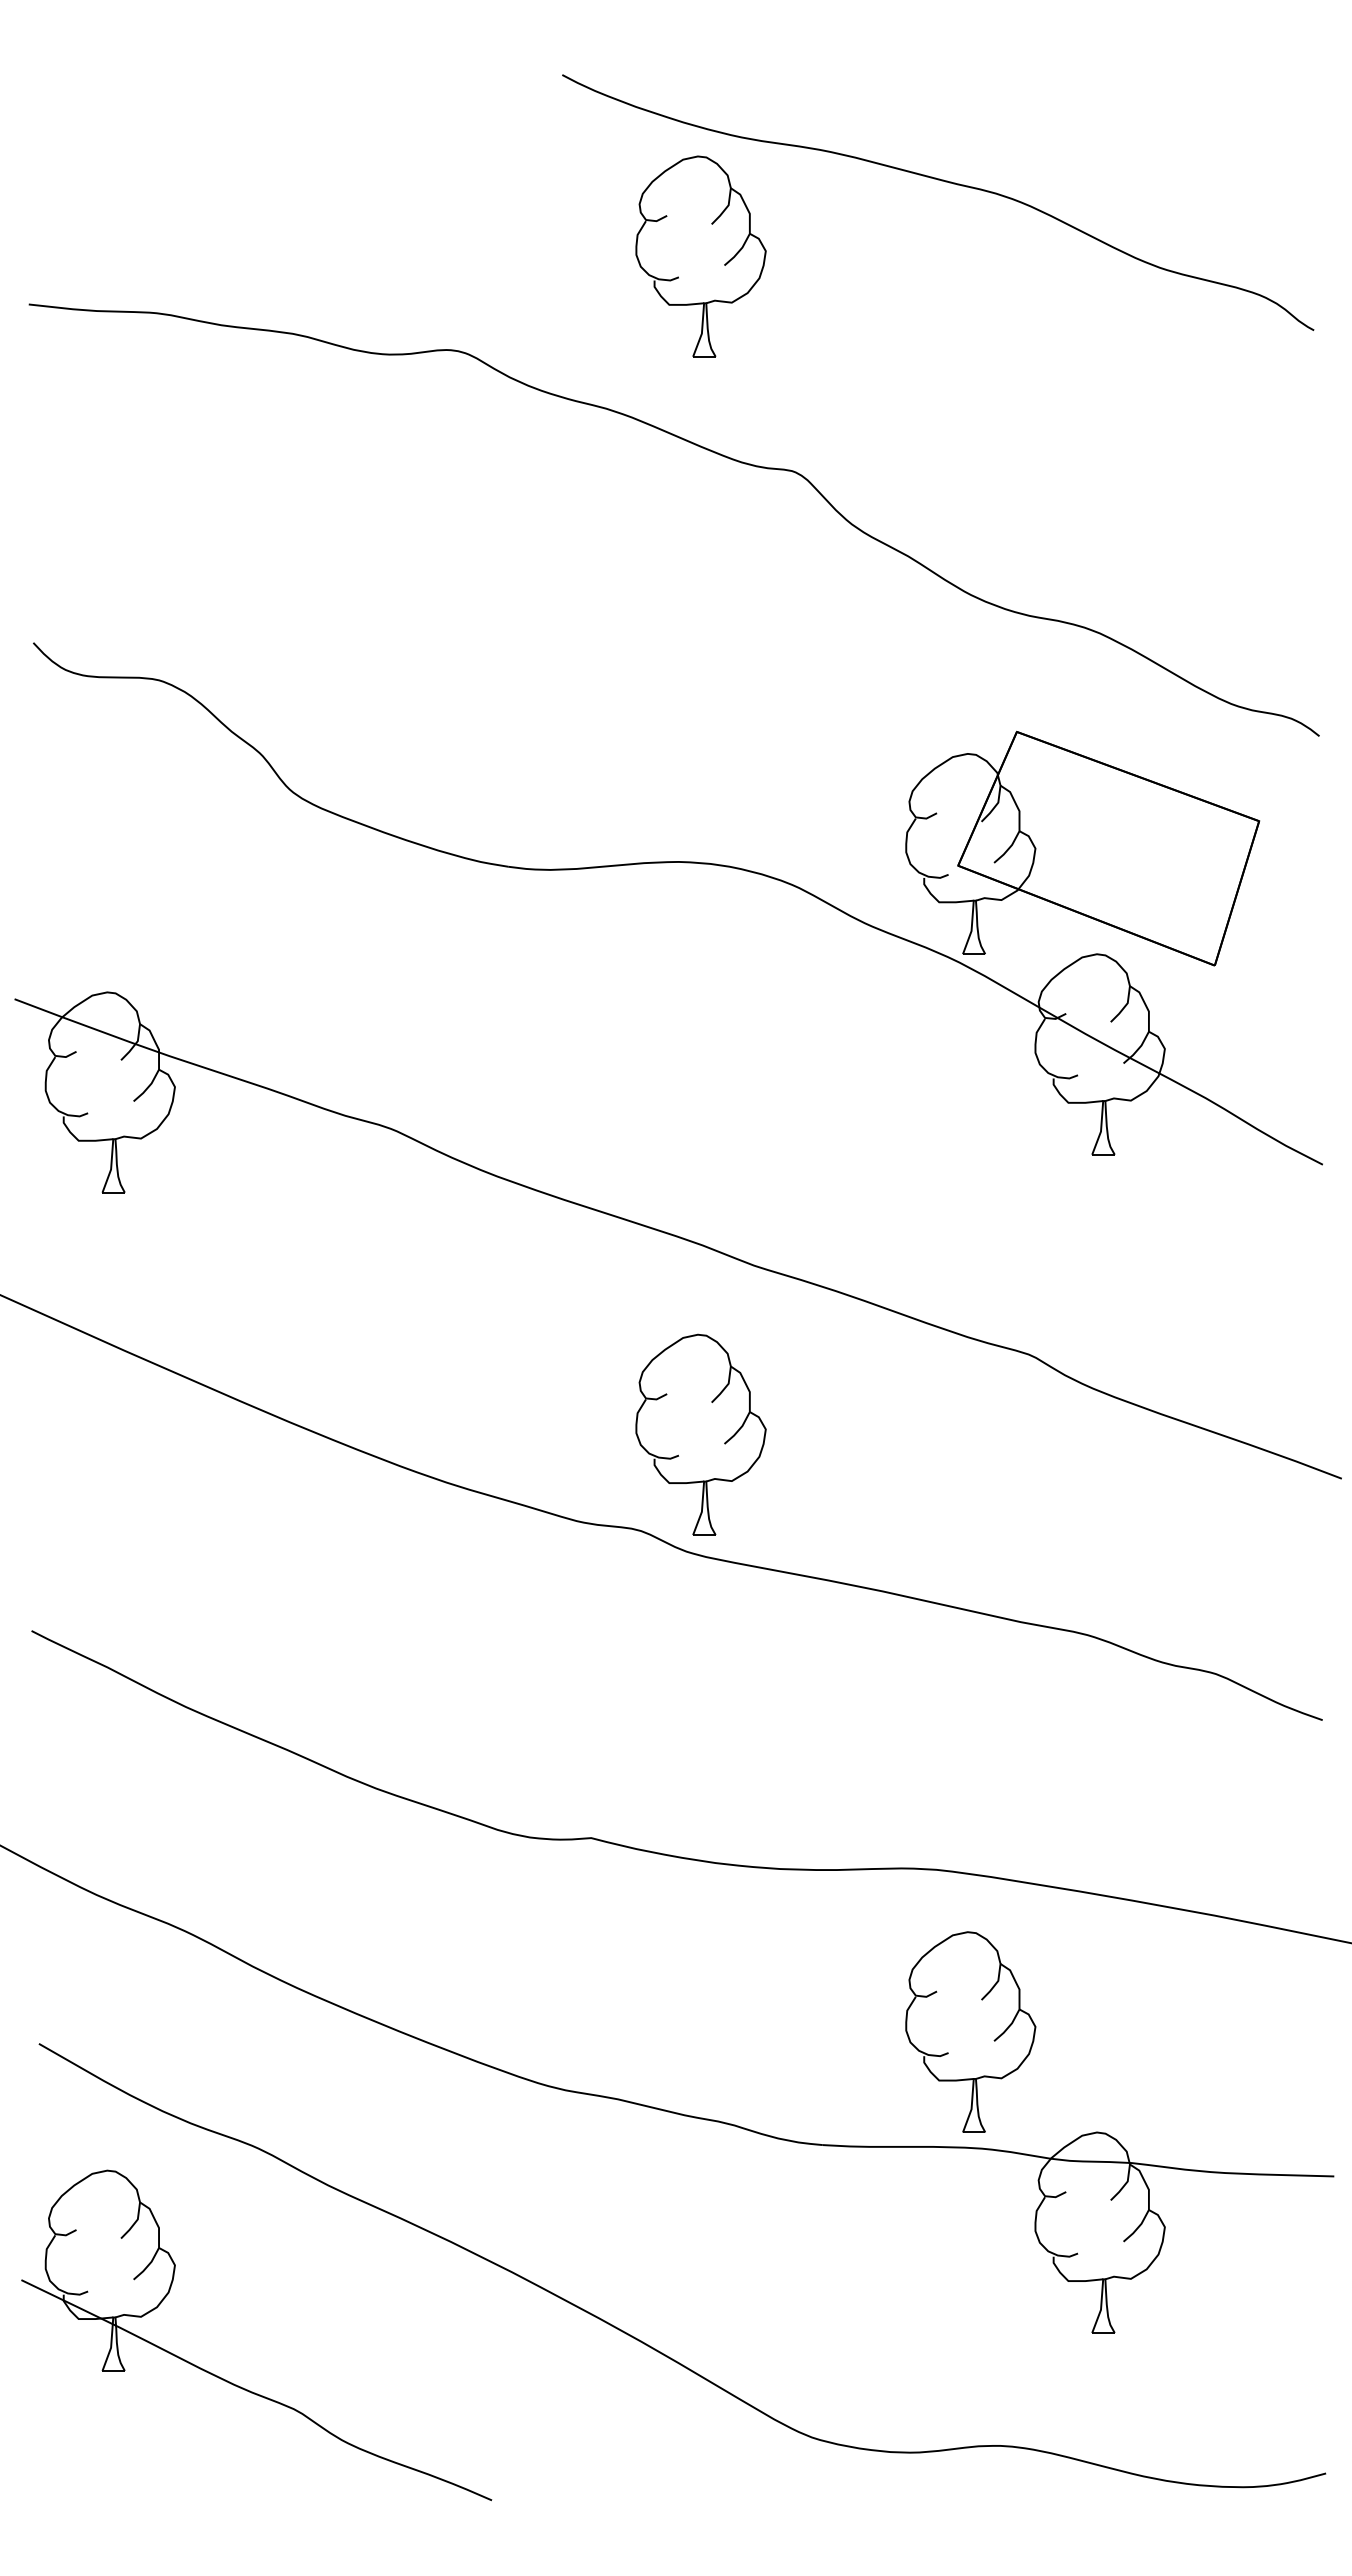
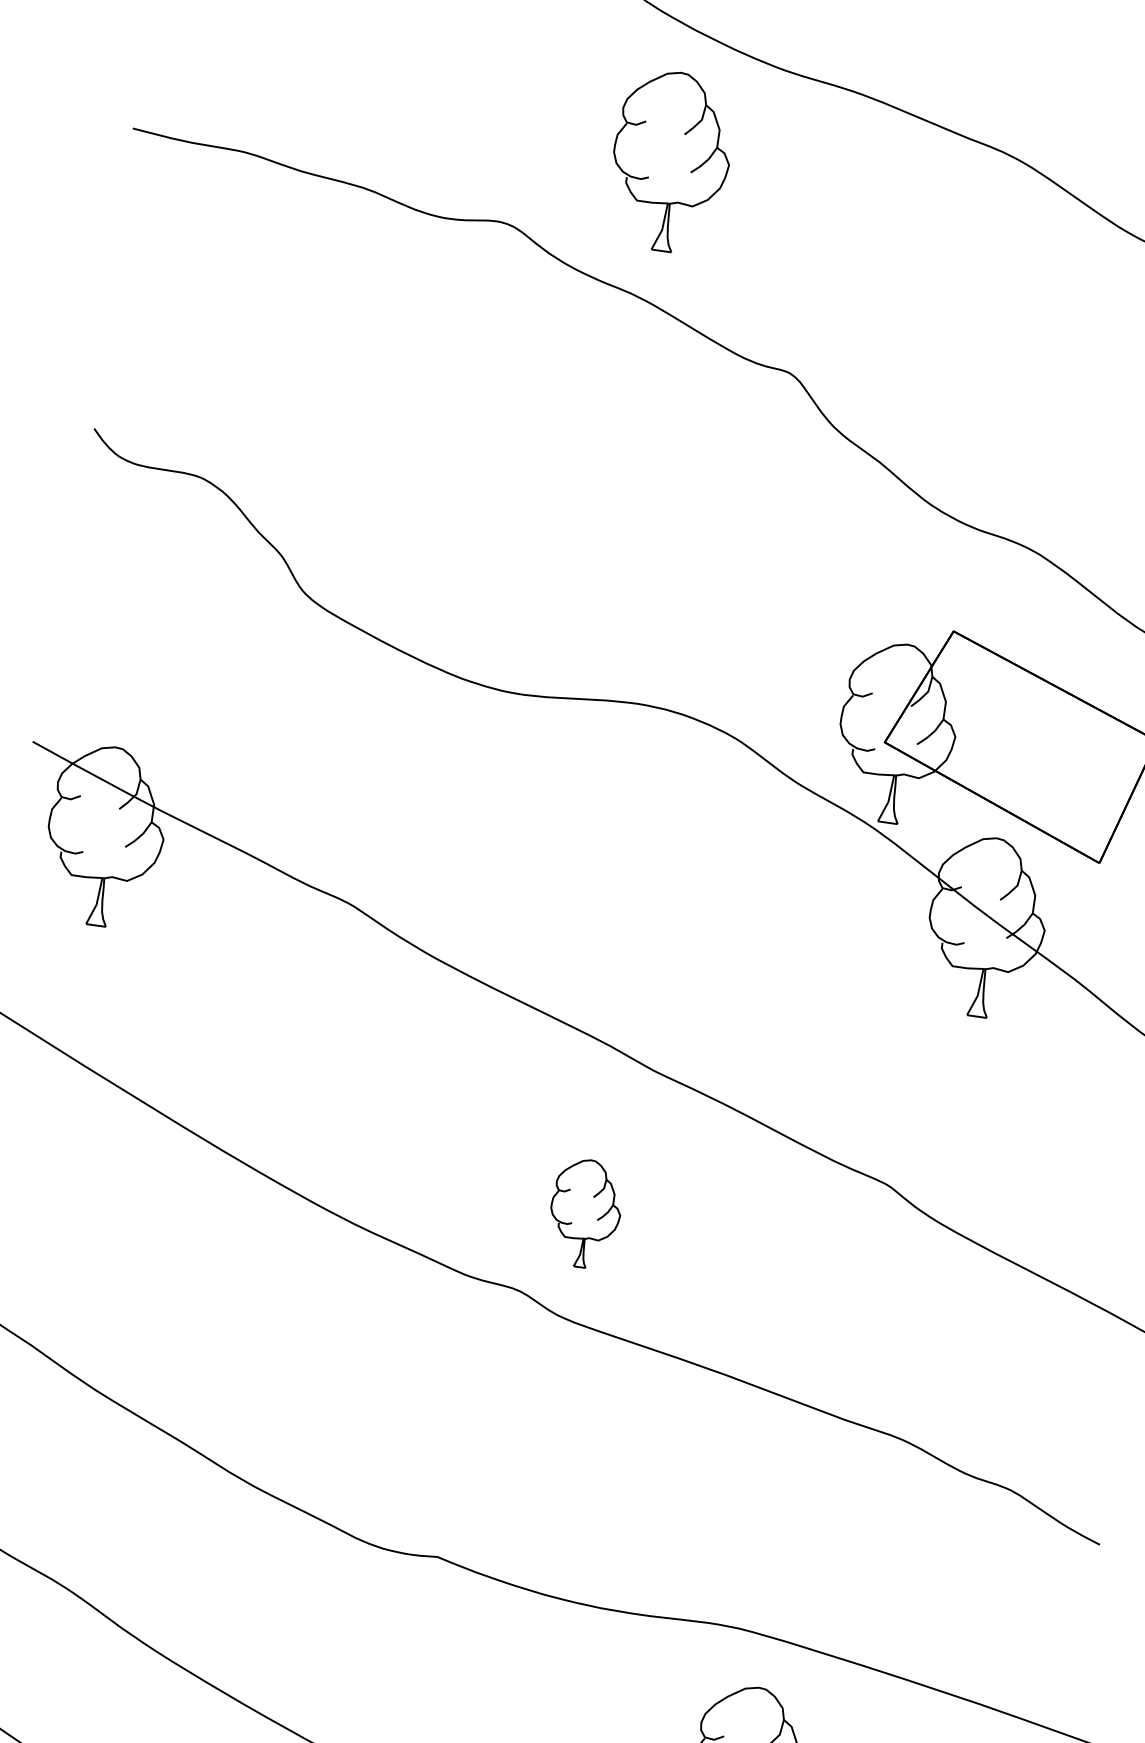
part: (700, 256) -> (670, 161), moved
part: (700, 1434) -> (585, 1213), size x0.6

